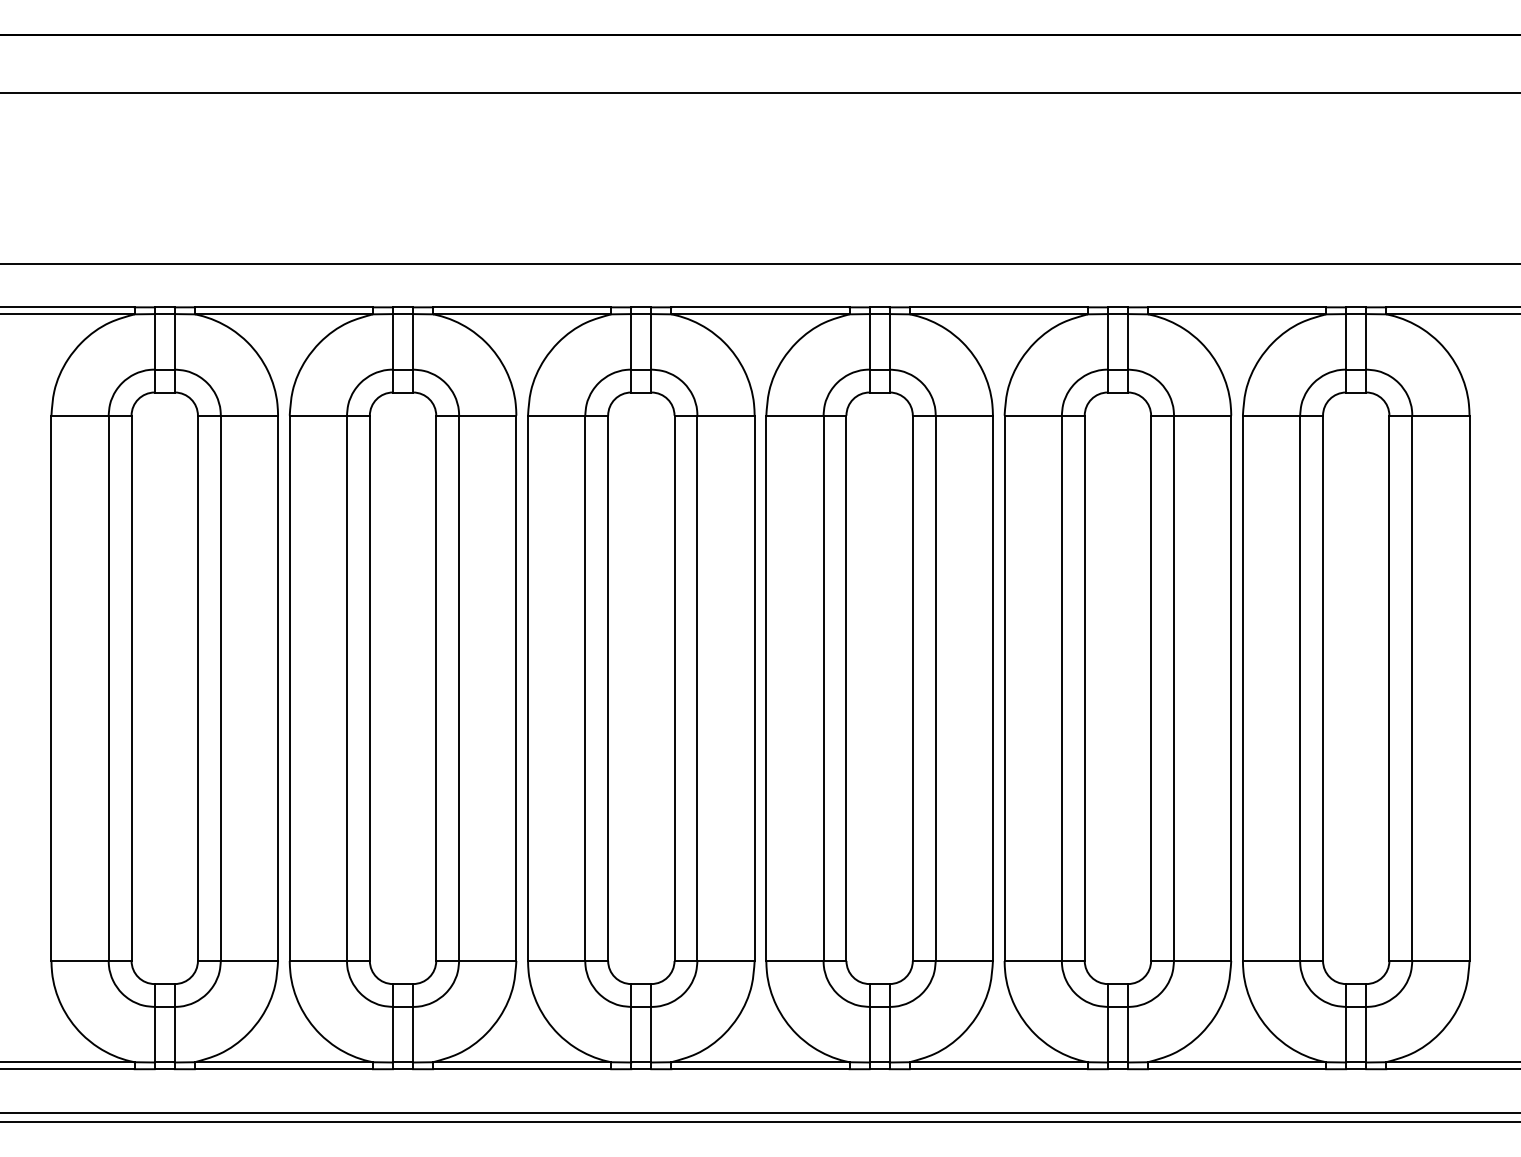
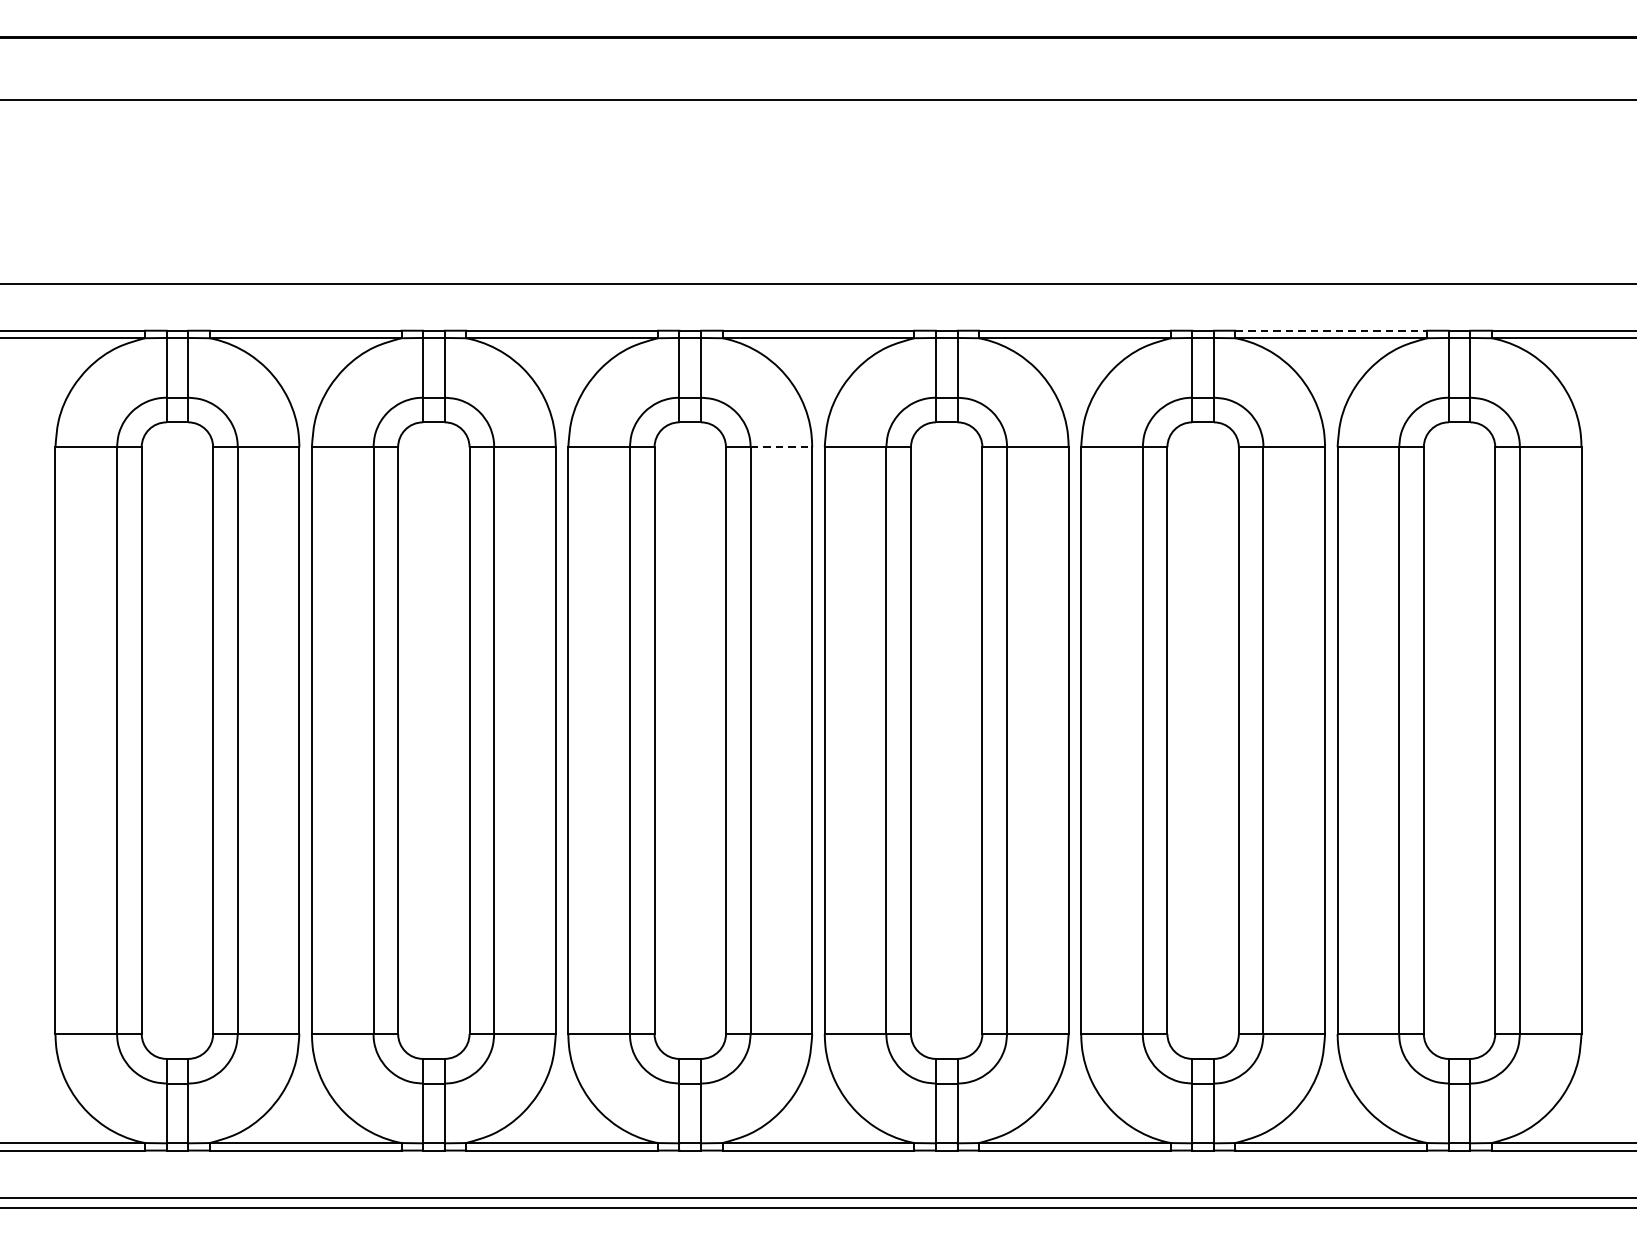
line: (1237, 307) -> (1331, 330), solid -> dashed
line: (726, 415) -> (781, 447), solid -> dashed

